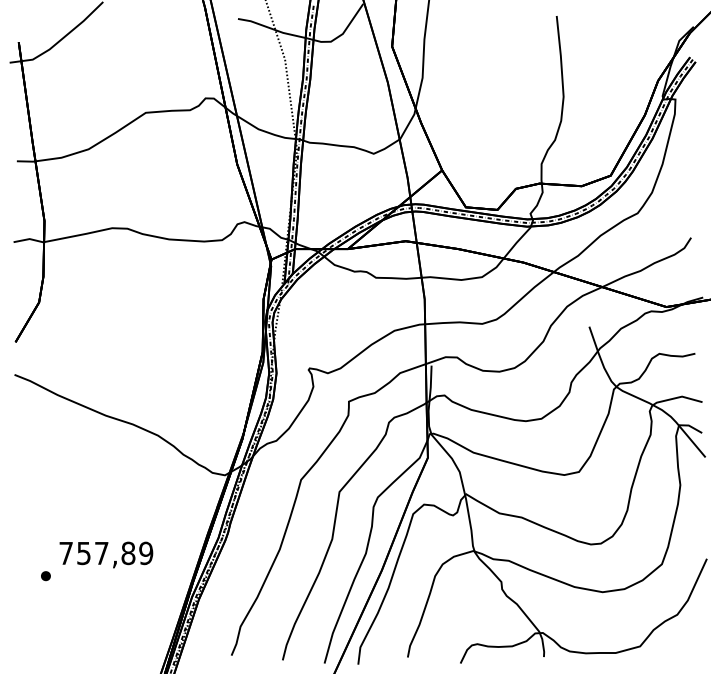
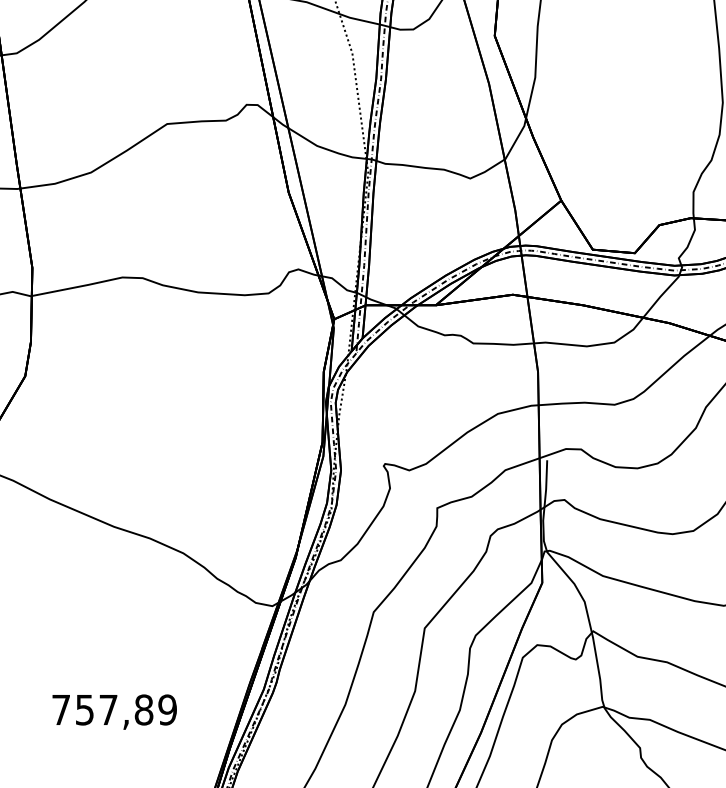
part: (45, 576) -> (33, 740), removed

